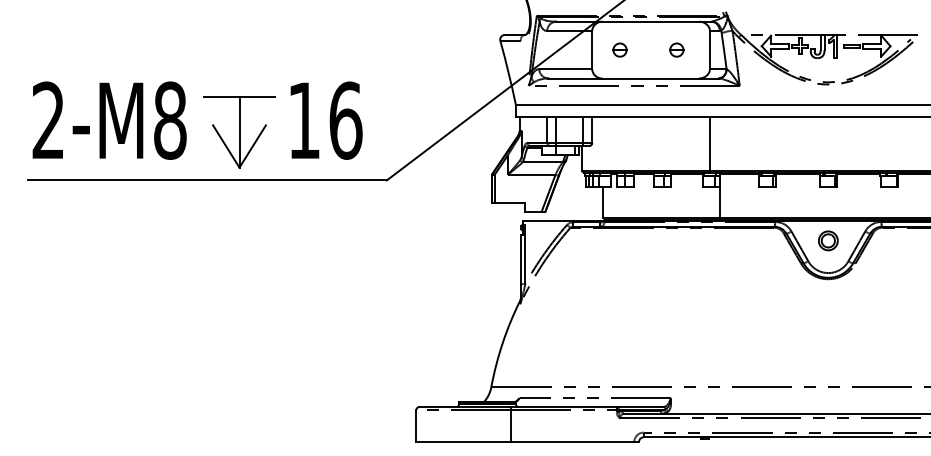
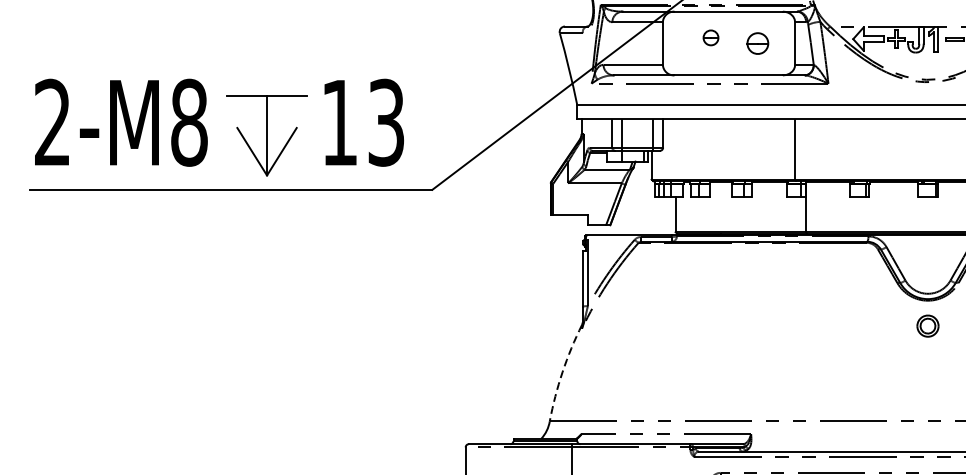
part: (619, 49) -> (710, 37), moved
part: (676, 49) -> (757, 42), size x1.4
text: (345, 120) -> (386, 122), 16 -> 13
part: (828, 240) -> (928, 325), moved
arc: (502, 342) -> (562, 371), solid -> dashed

